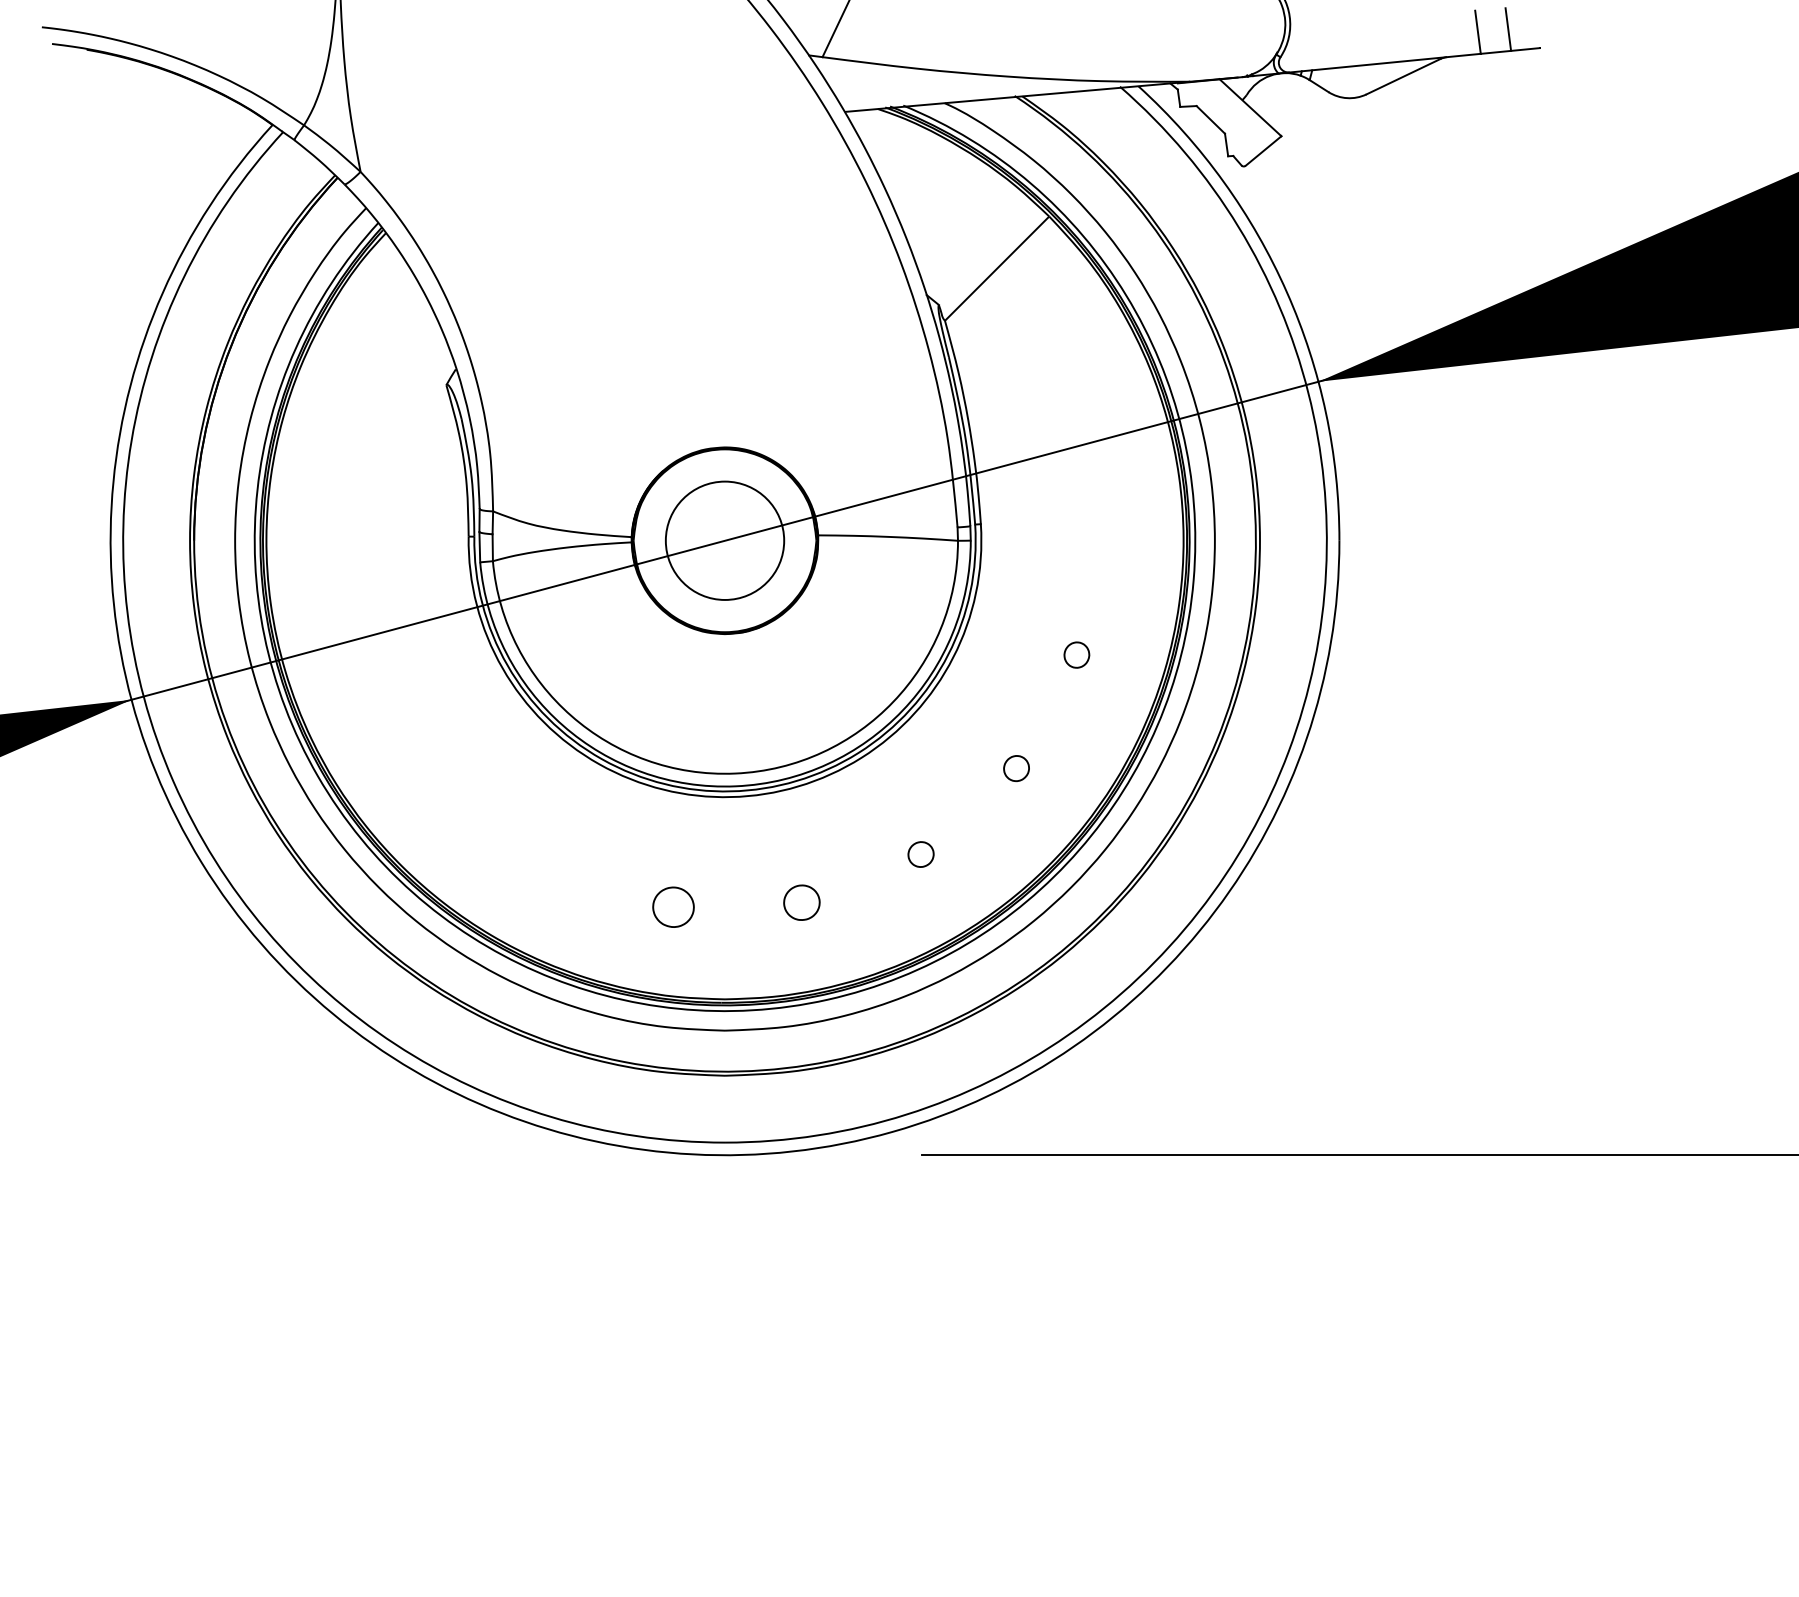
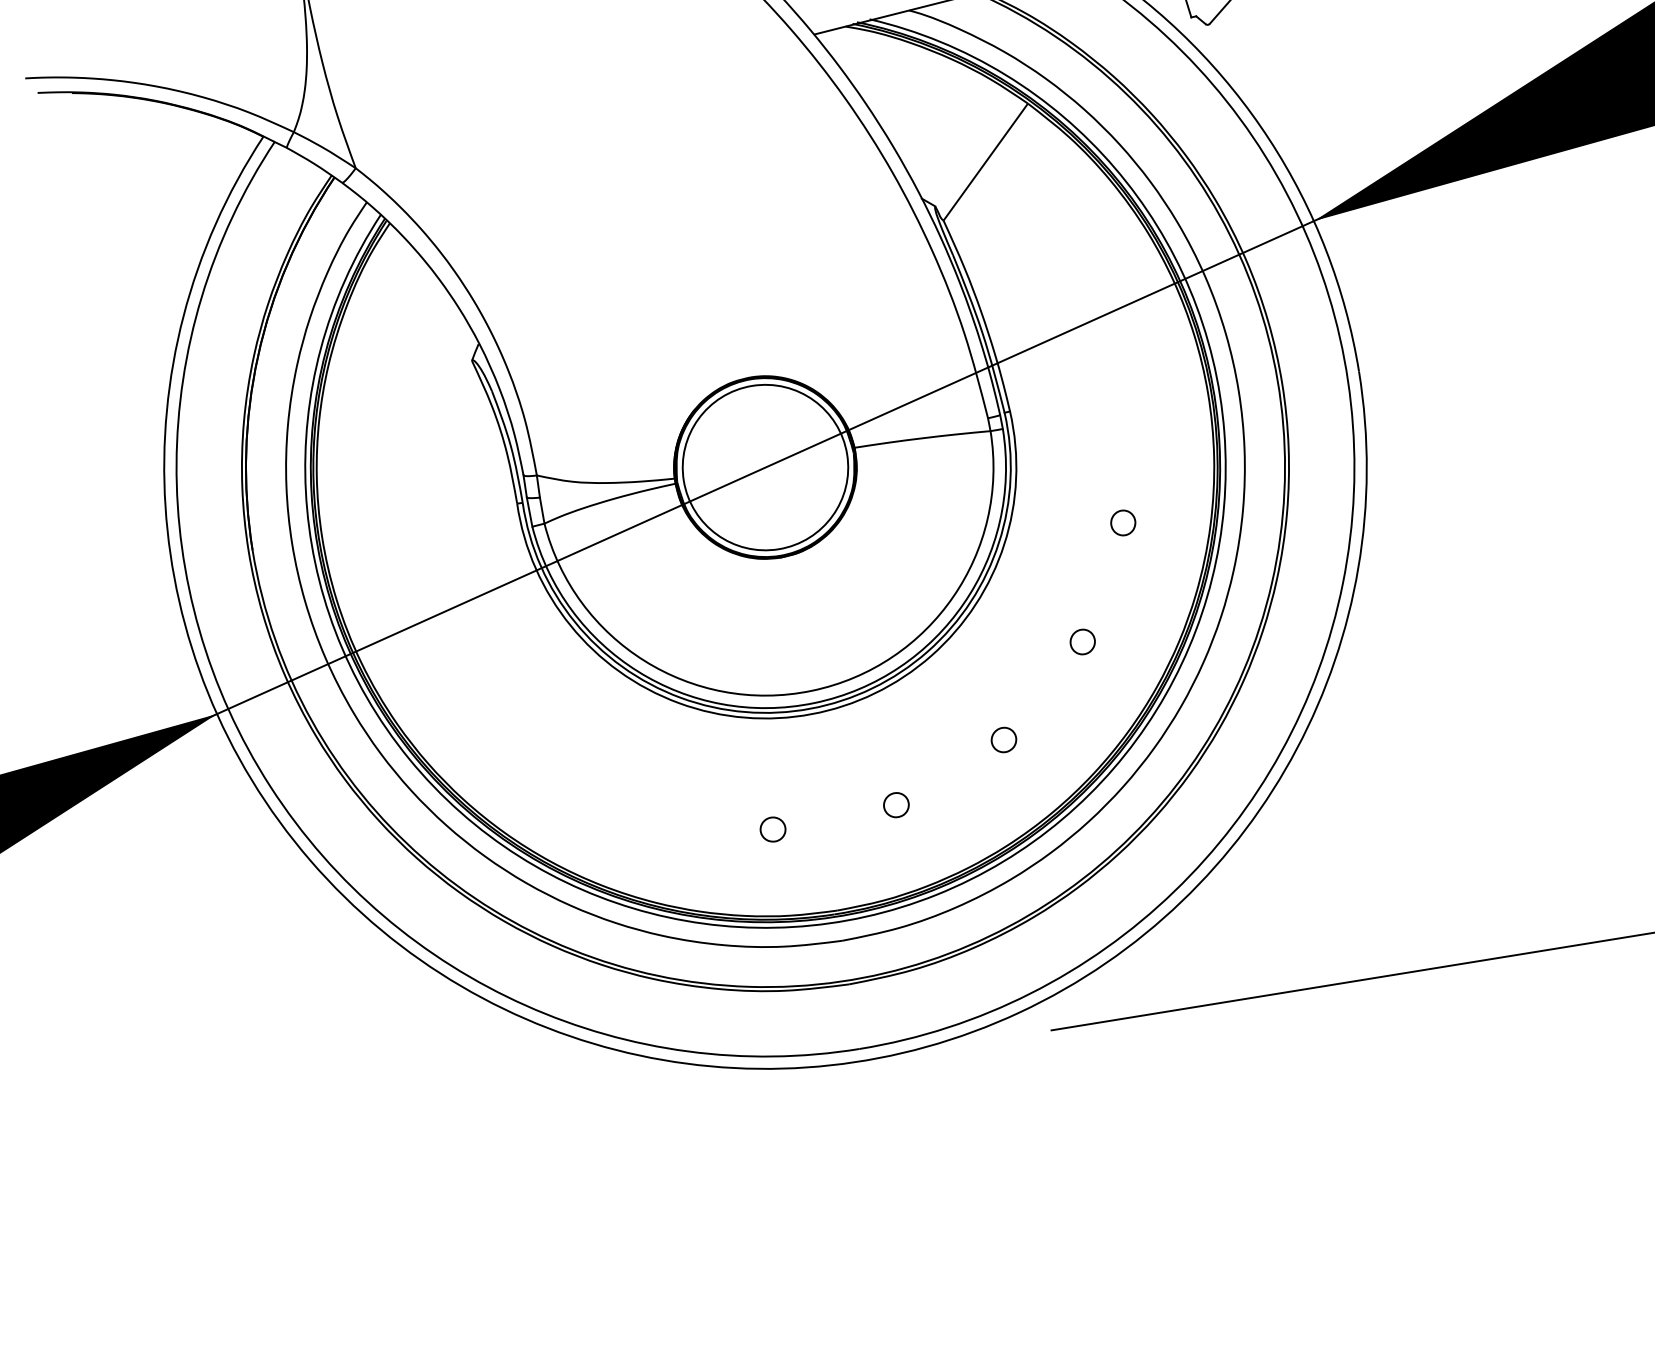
circle: (724, 540) -> (764, 467), size x1.43
part: (801, 902) -> (895, 805), size x0.71
part: (673, 906) -> (772, 828), size x0.62

